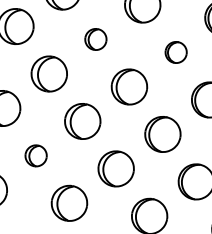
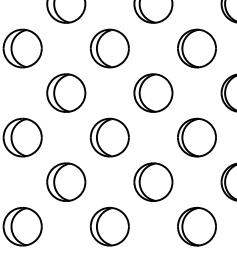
part: (95, 39) -> (109, 48), size x1.67
part: (175, 52) -> (196, 48), size x1.67
part: (36, 155) -> (66, 181), size x1.67

